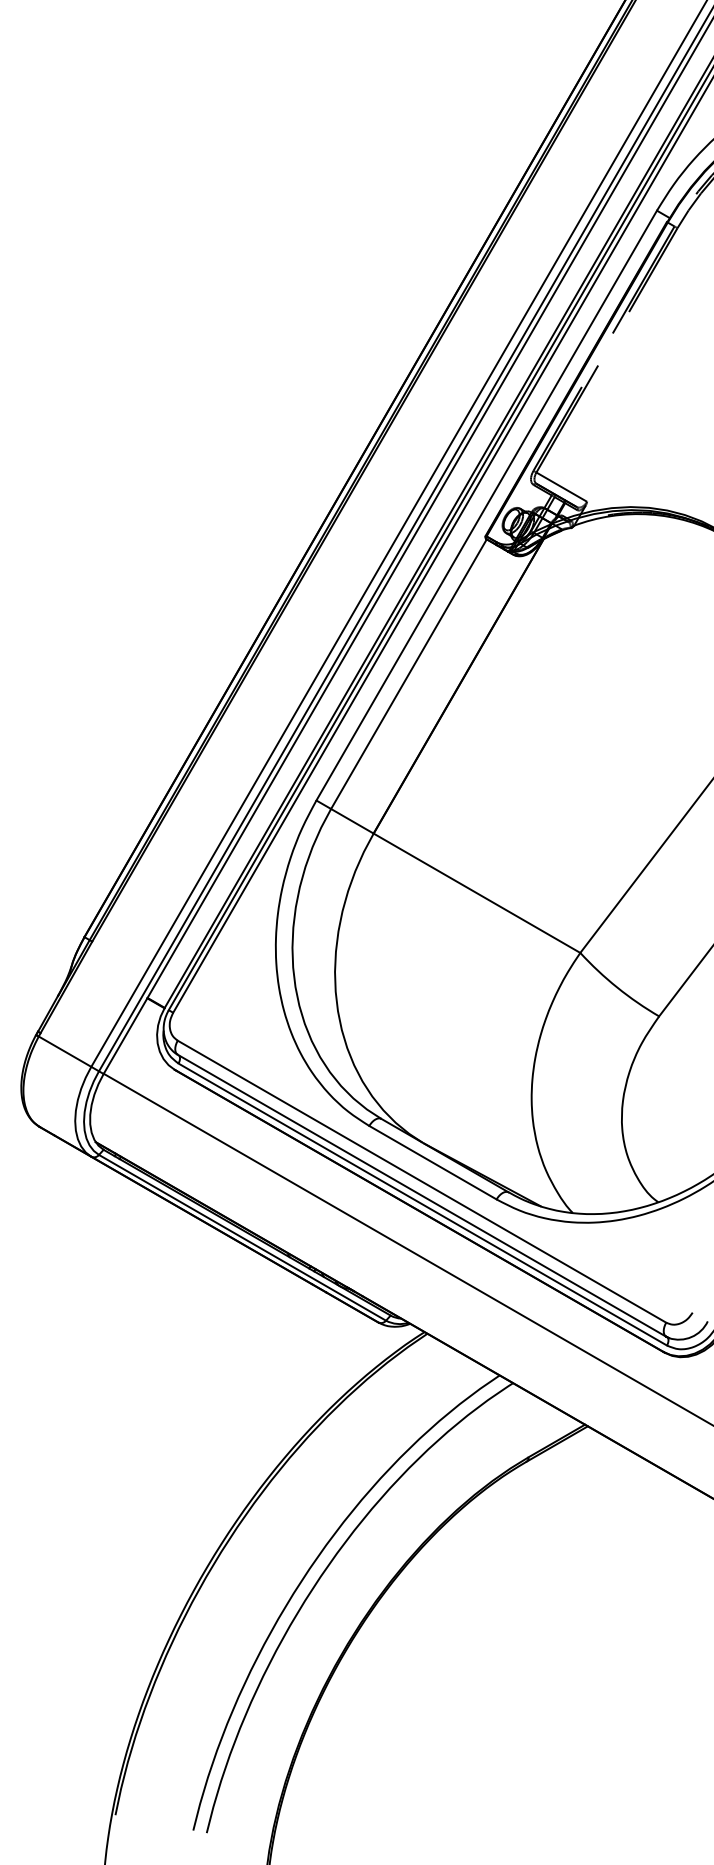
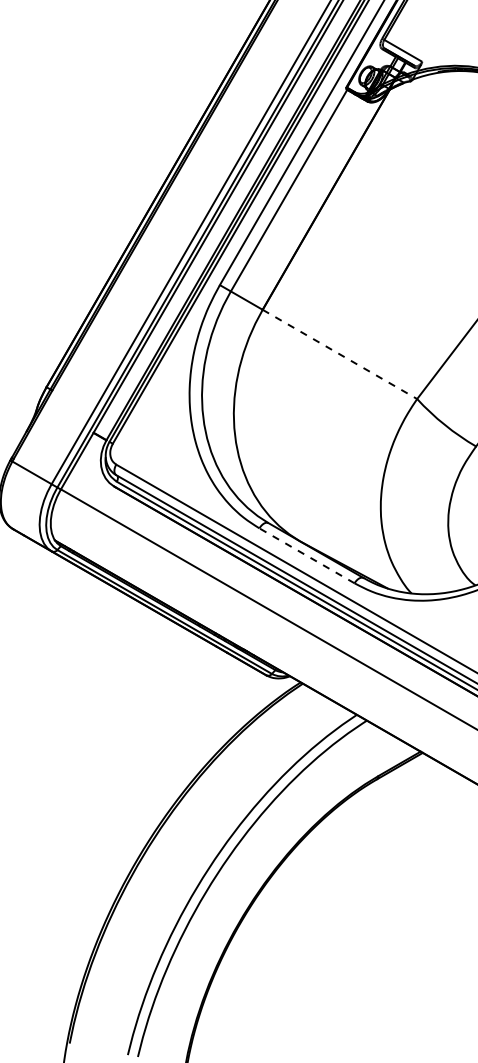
line: (477, 893) -> (340, 354), solid -> dashed
line: (432, 1162) -> (306, 555), solid -> dashed

